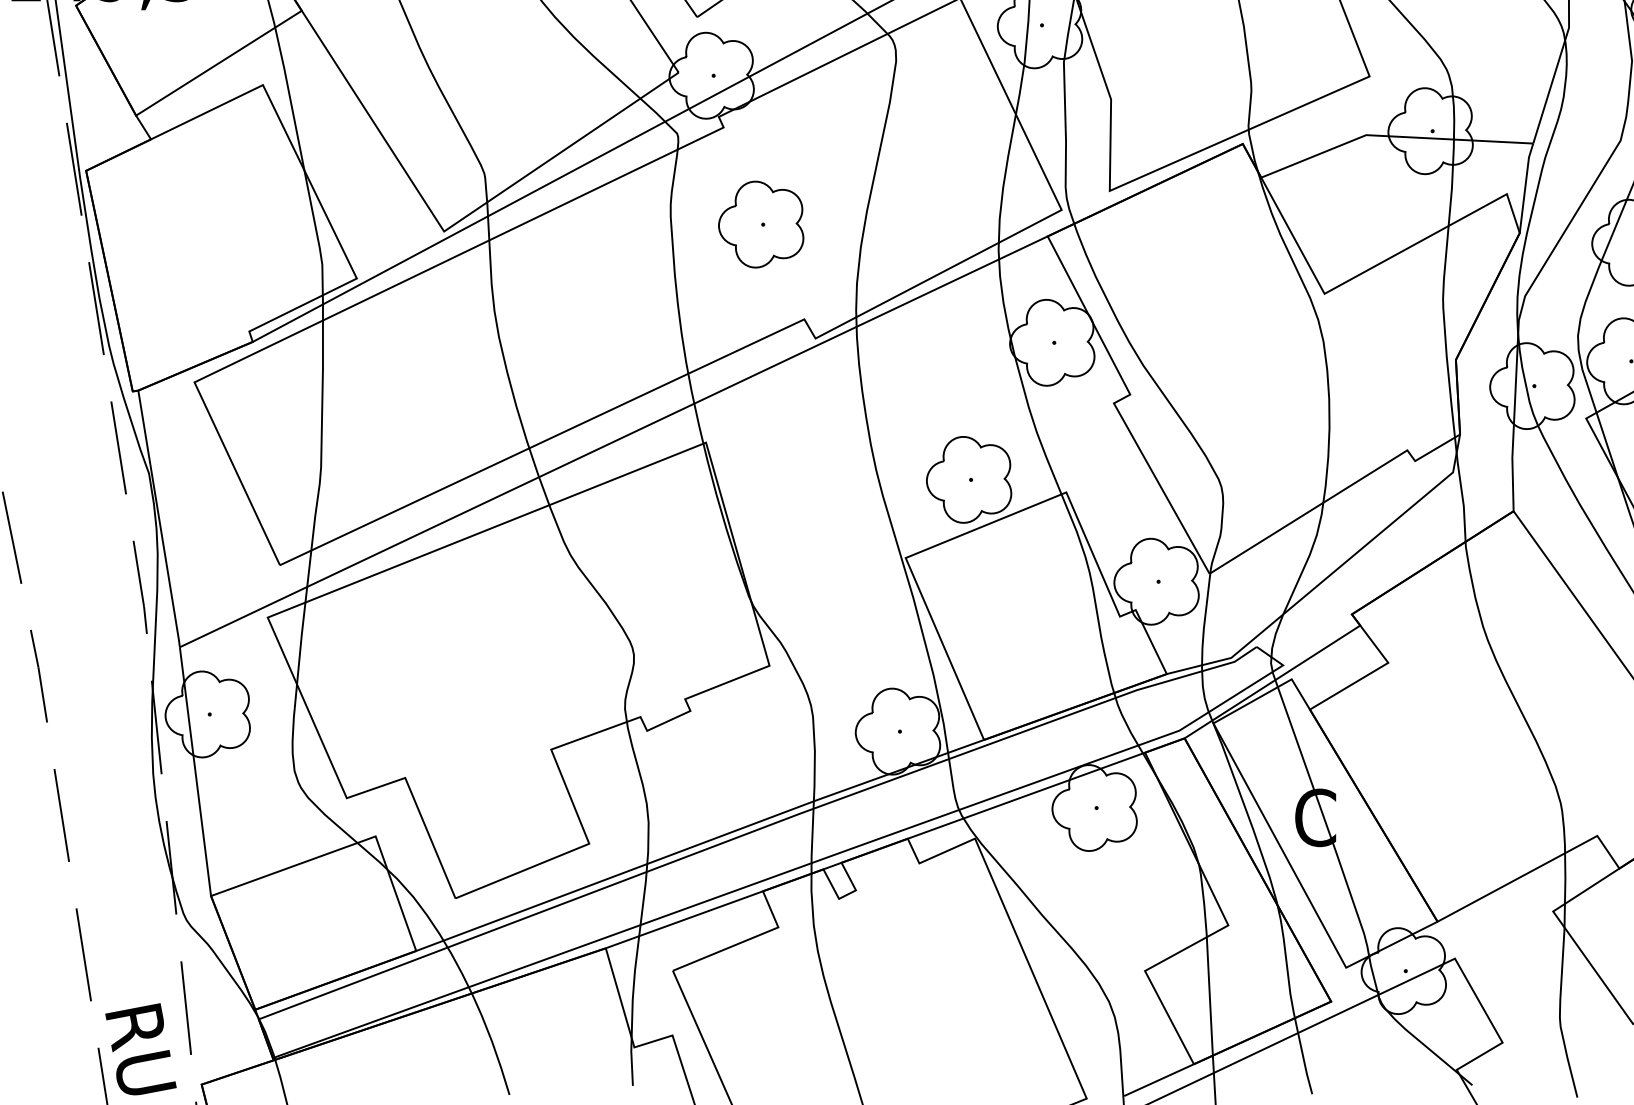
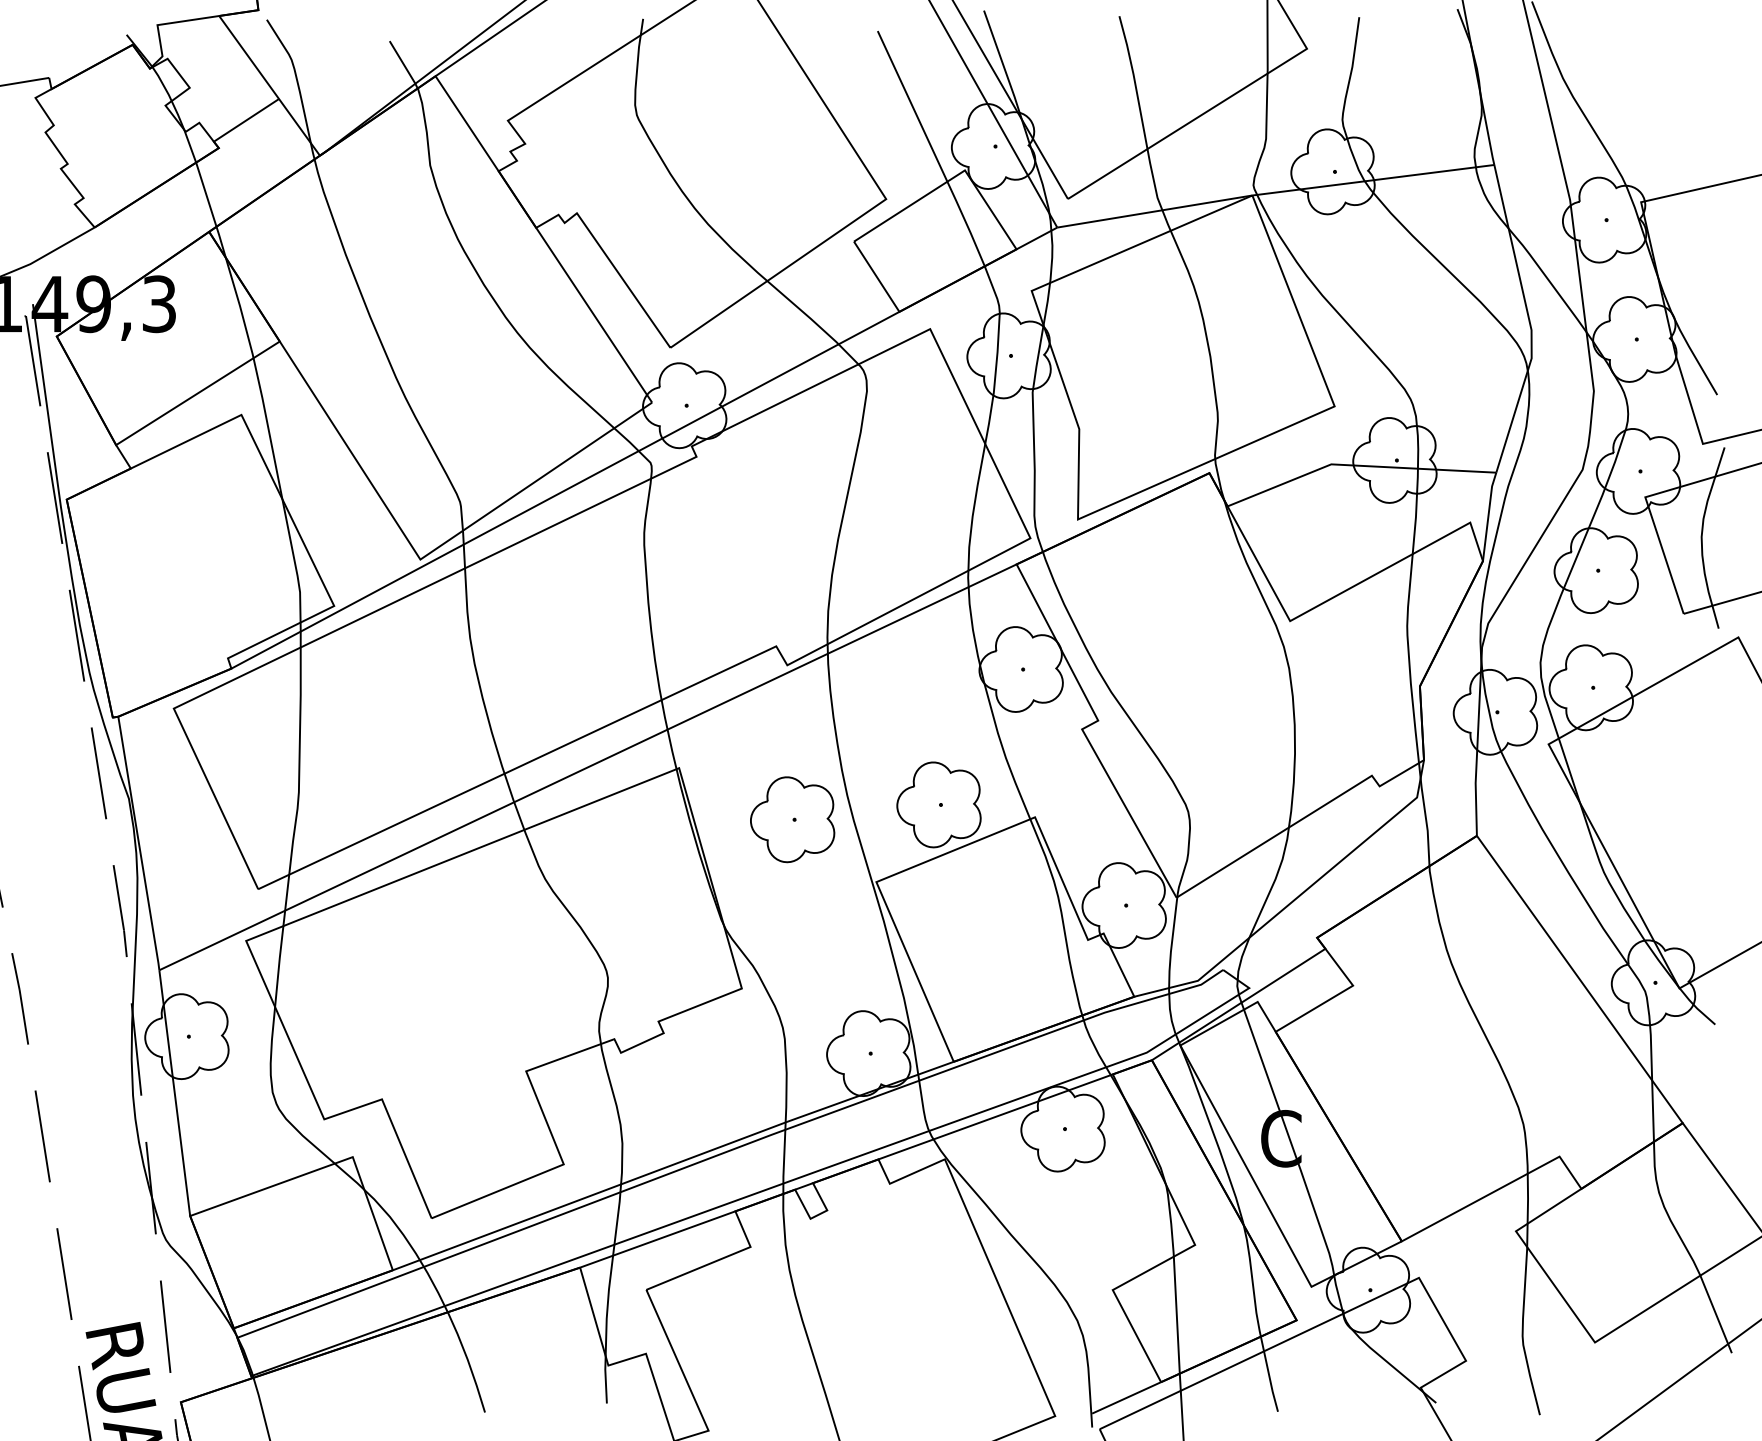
part: (761, 224) -> (792, 819), moved

